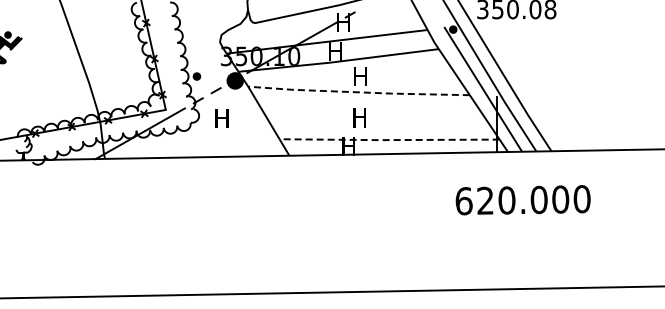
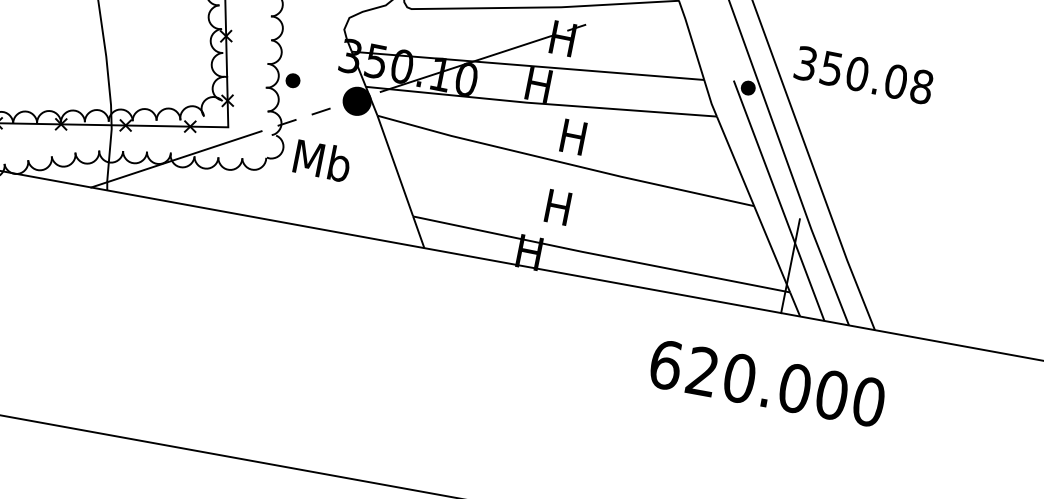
line: (358, 92) -> (564, 163), dashed -> solid
text: (222, 118) -> (322, 161), H -> Mb
line: (389, 140) -> (601, 256), dashed -> solid
text: (522, 200) -> (766, 383), moved

